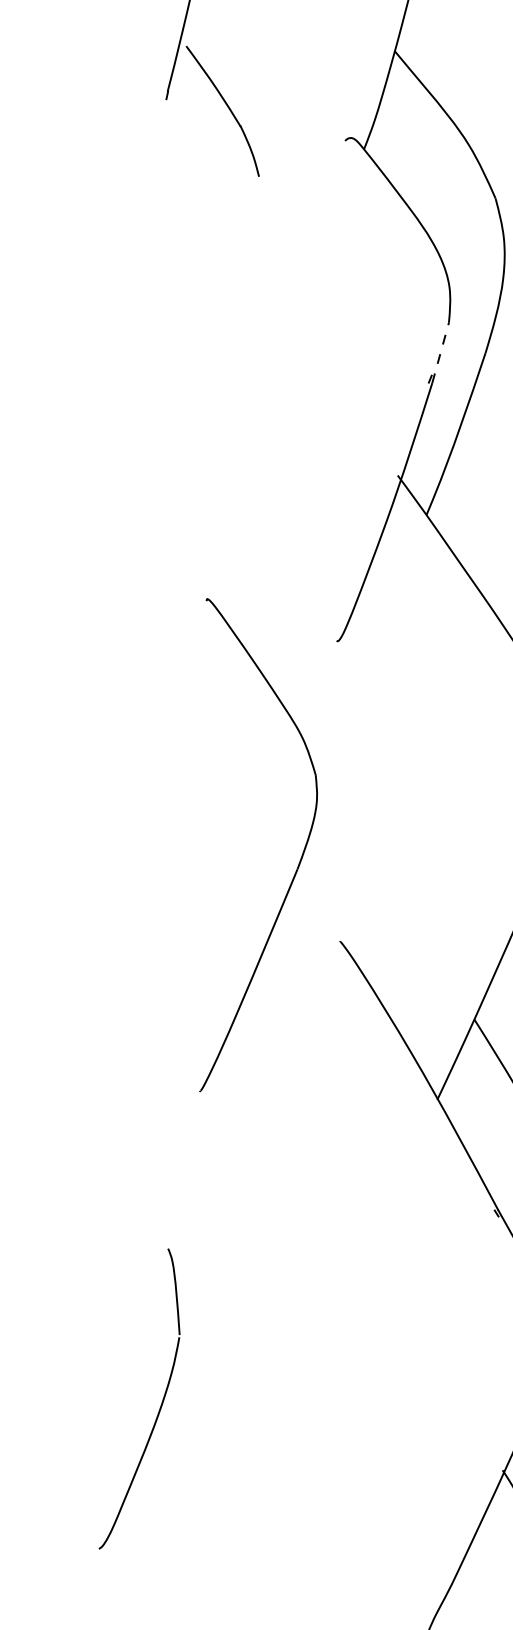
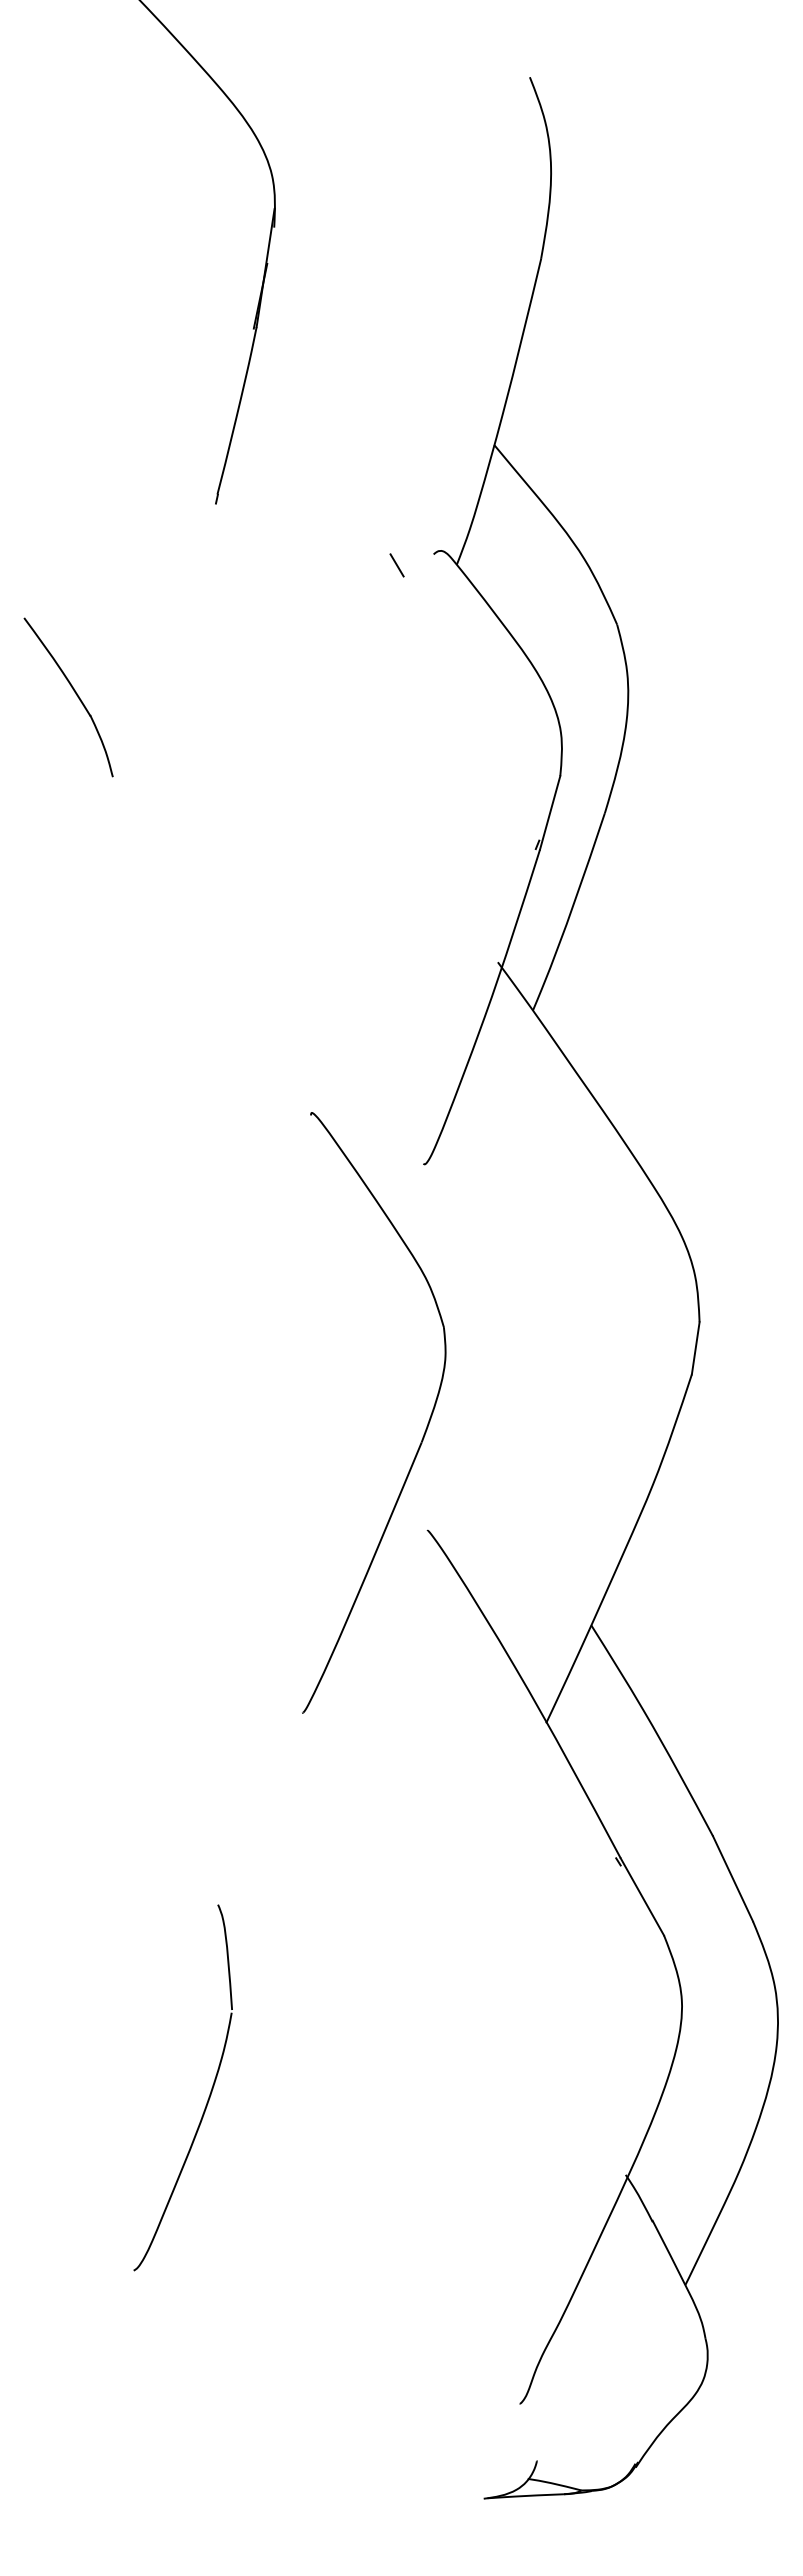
part: (228, 108) -> (75, 694), moved
line: (314, 149) -> (396, 565), added
line: (440, 352) -> (550, 812), dashed -> solid
part: (299, 860) -> (424, 1431), moved

